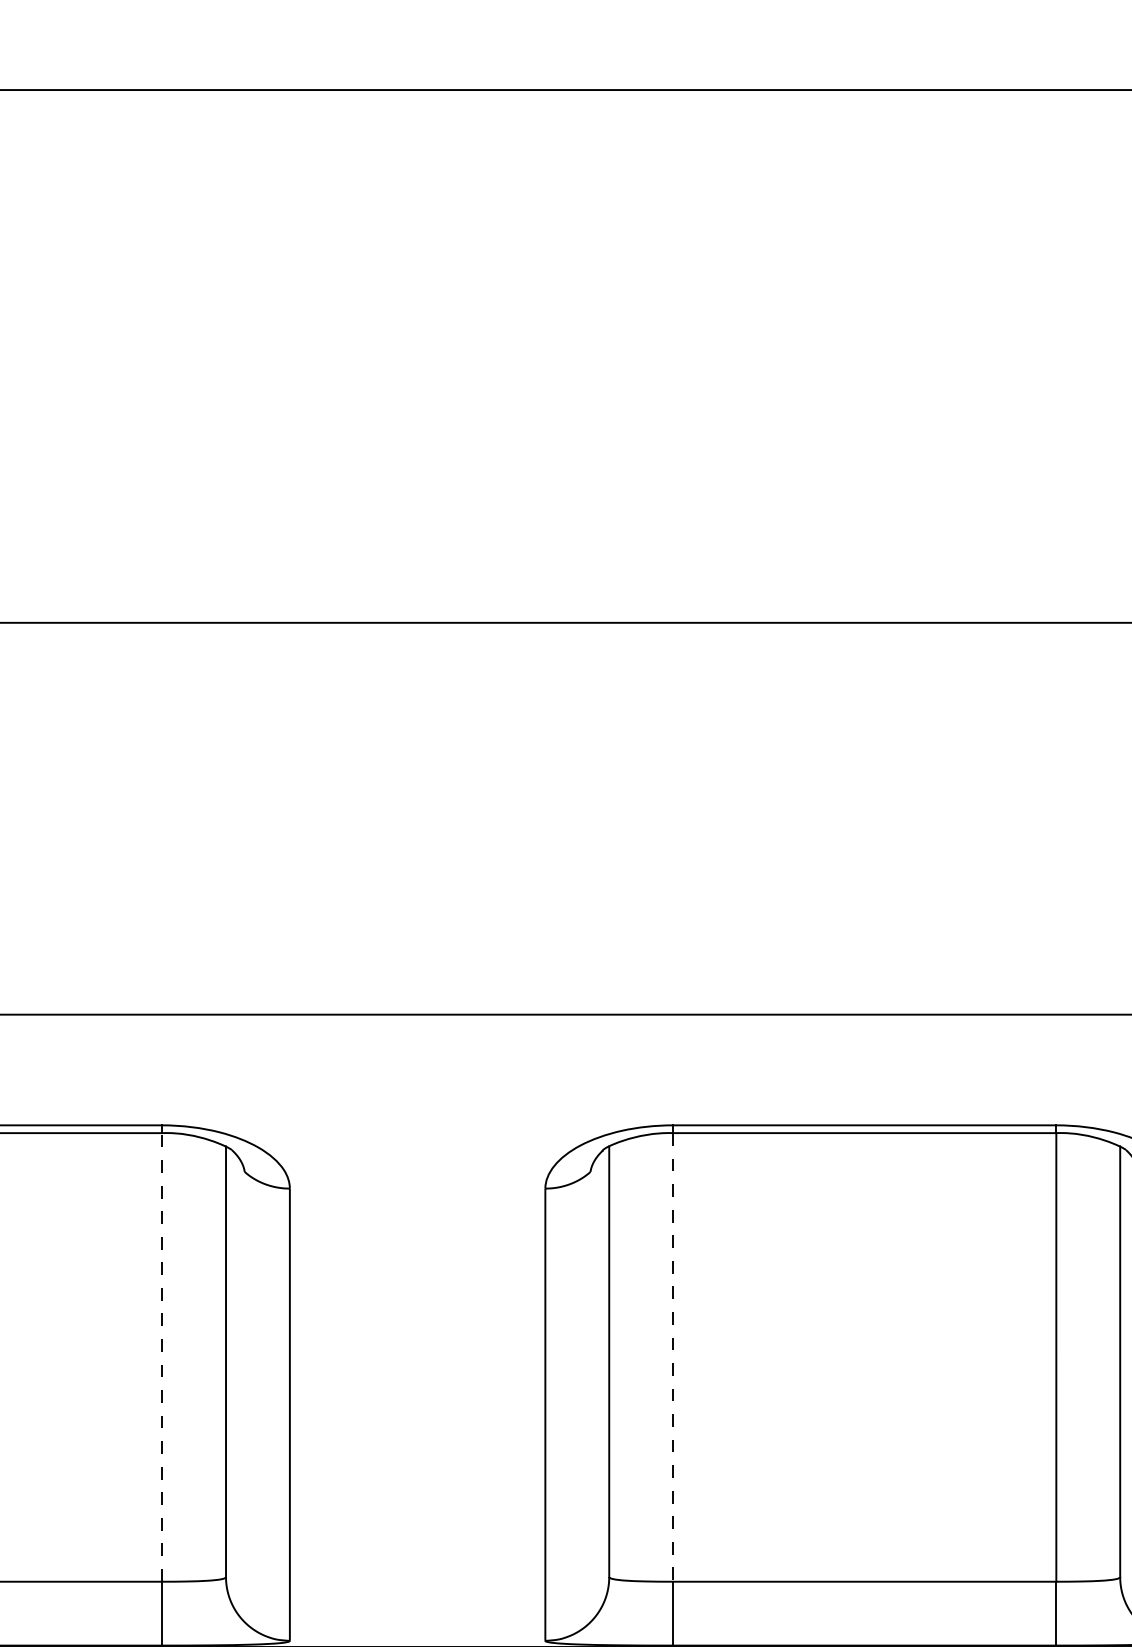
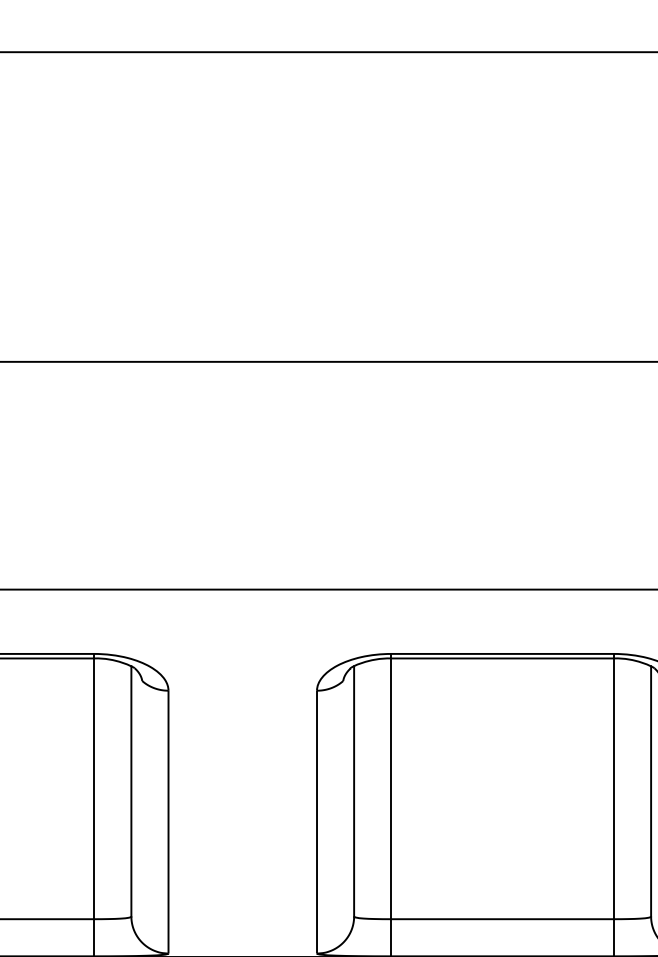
line: (162, 1356) -> (94, 788), dashed -> solid
line: (673, 1358) -> (391, 789), dashed -> solid

